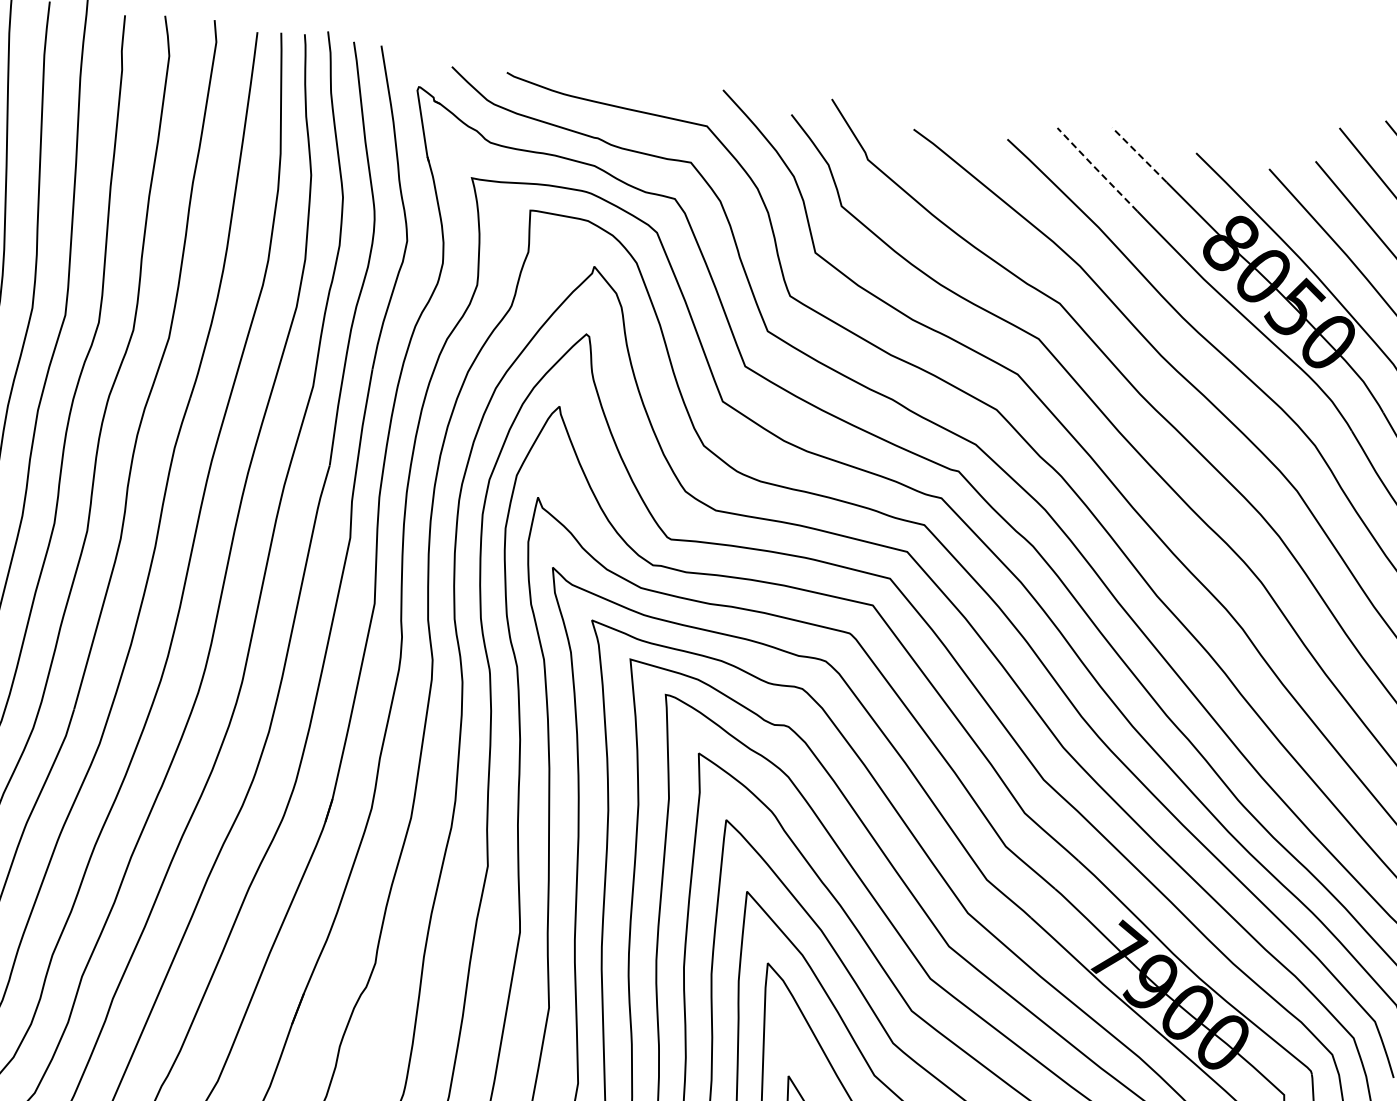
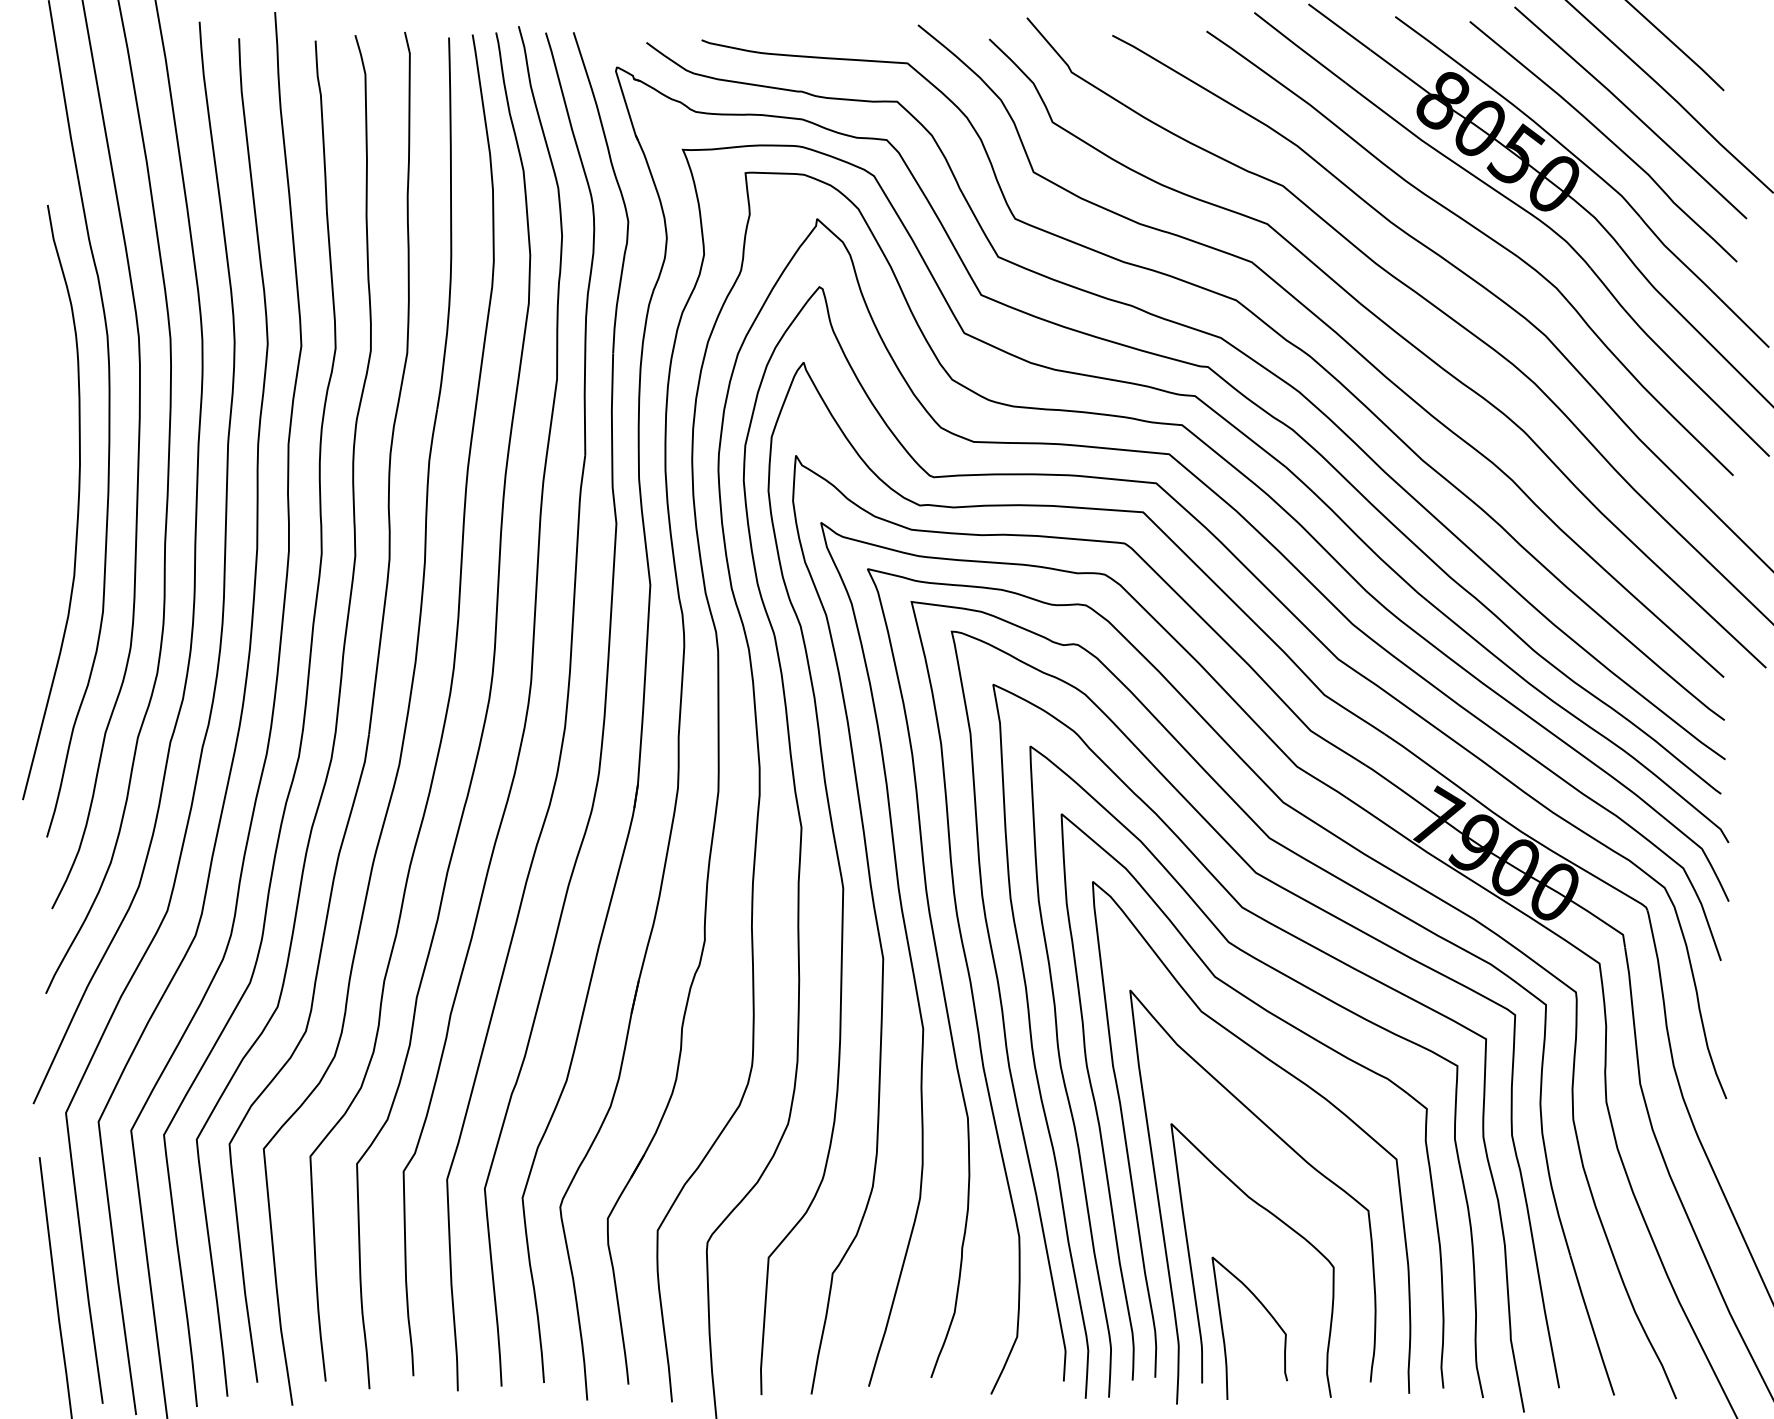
line: (1139, 155) -> (1339, 27), dashed -> solid
line: (1096, 169) -> (1299, 47), dashed -> solid

